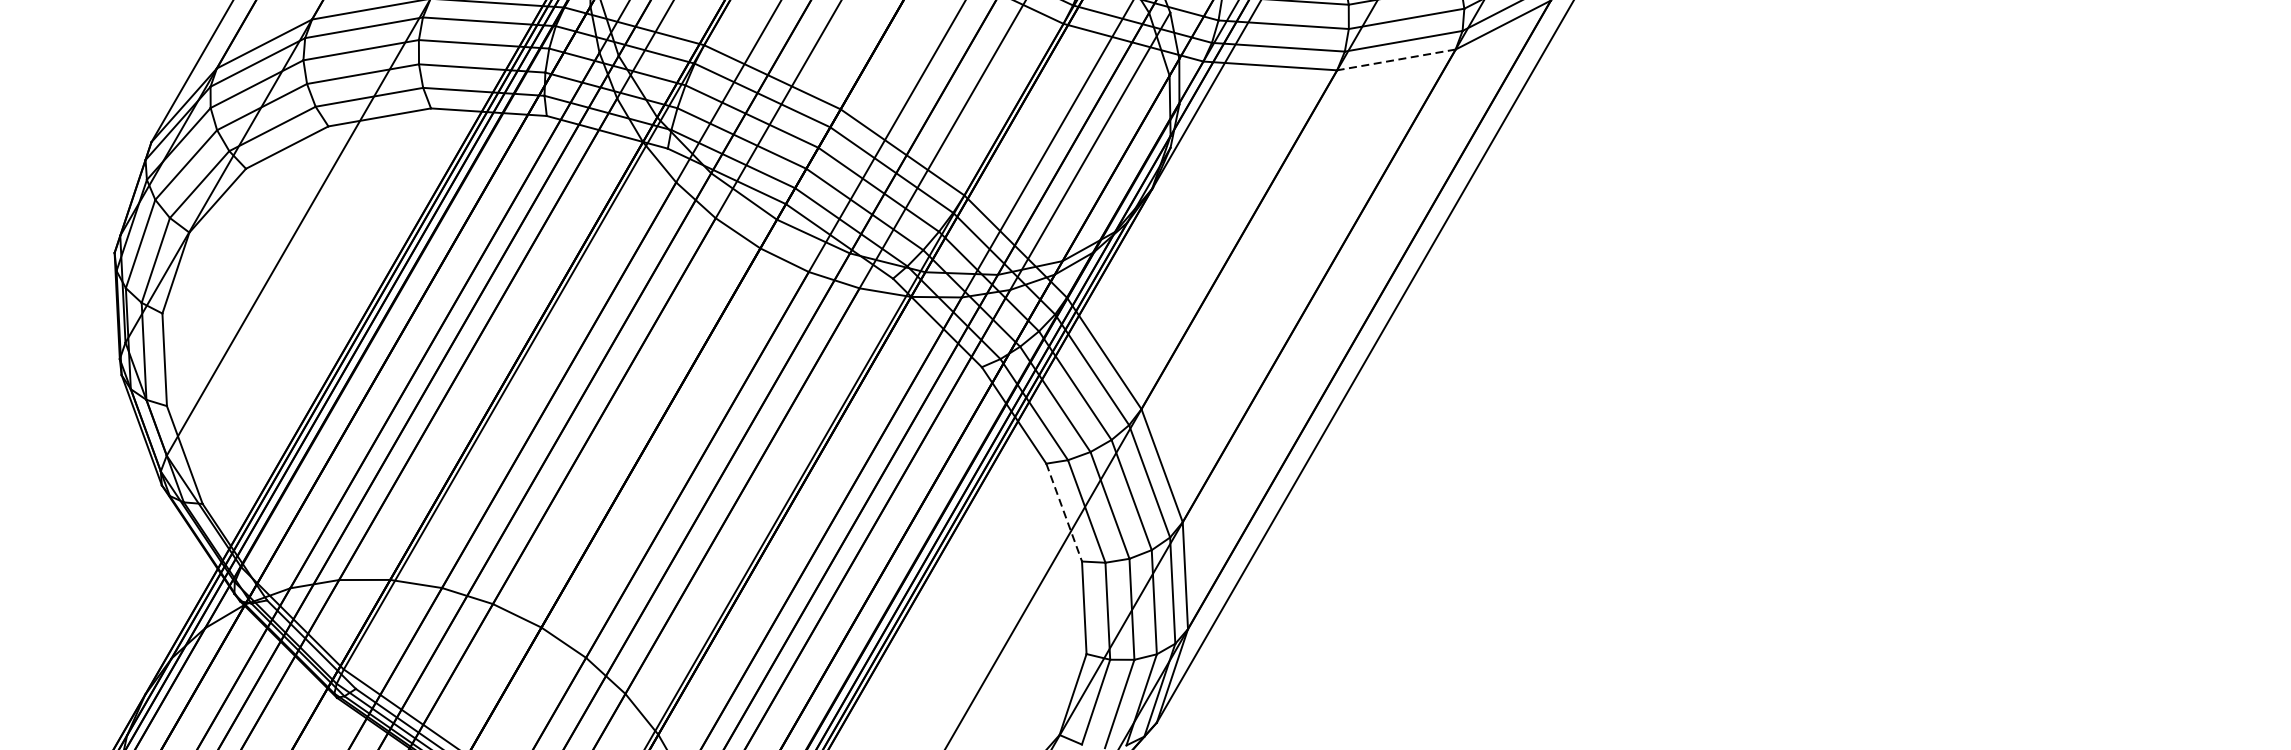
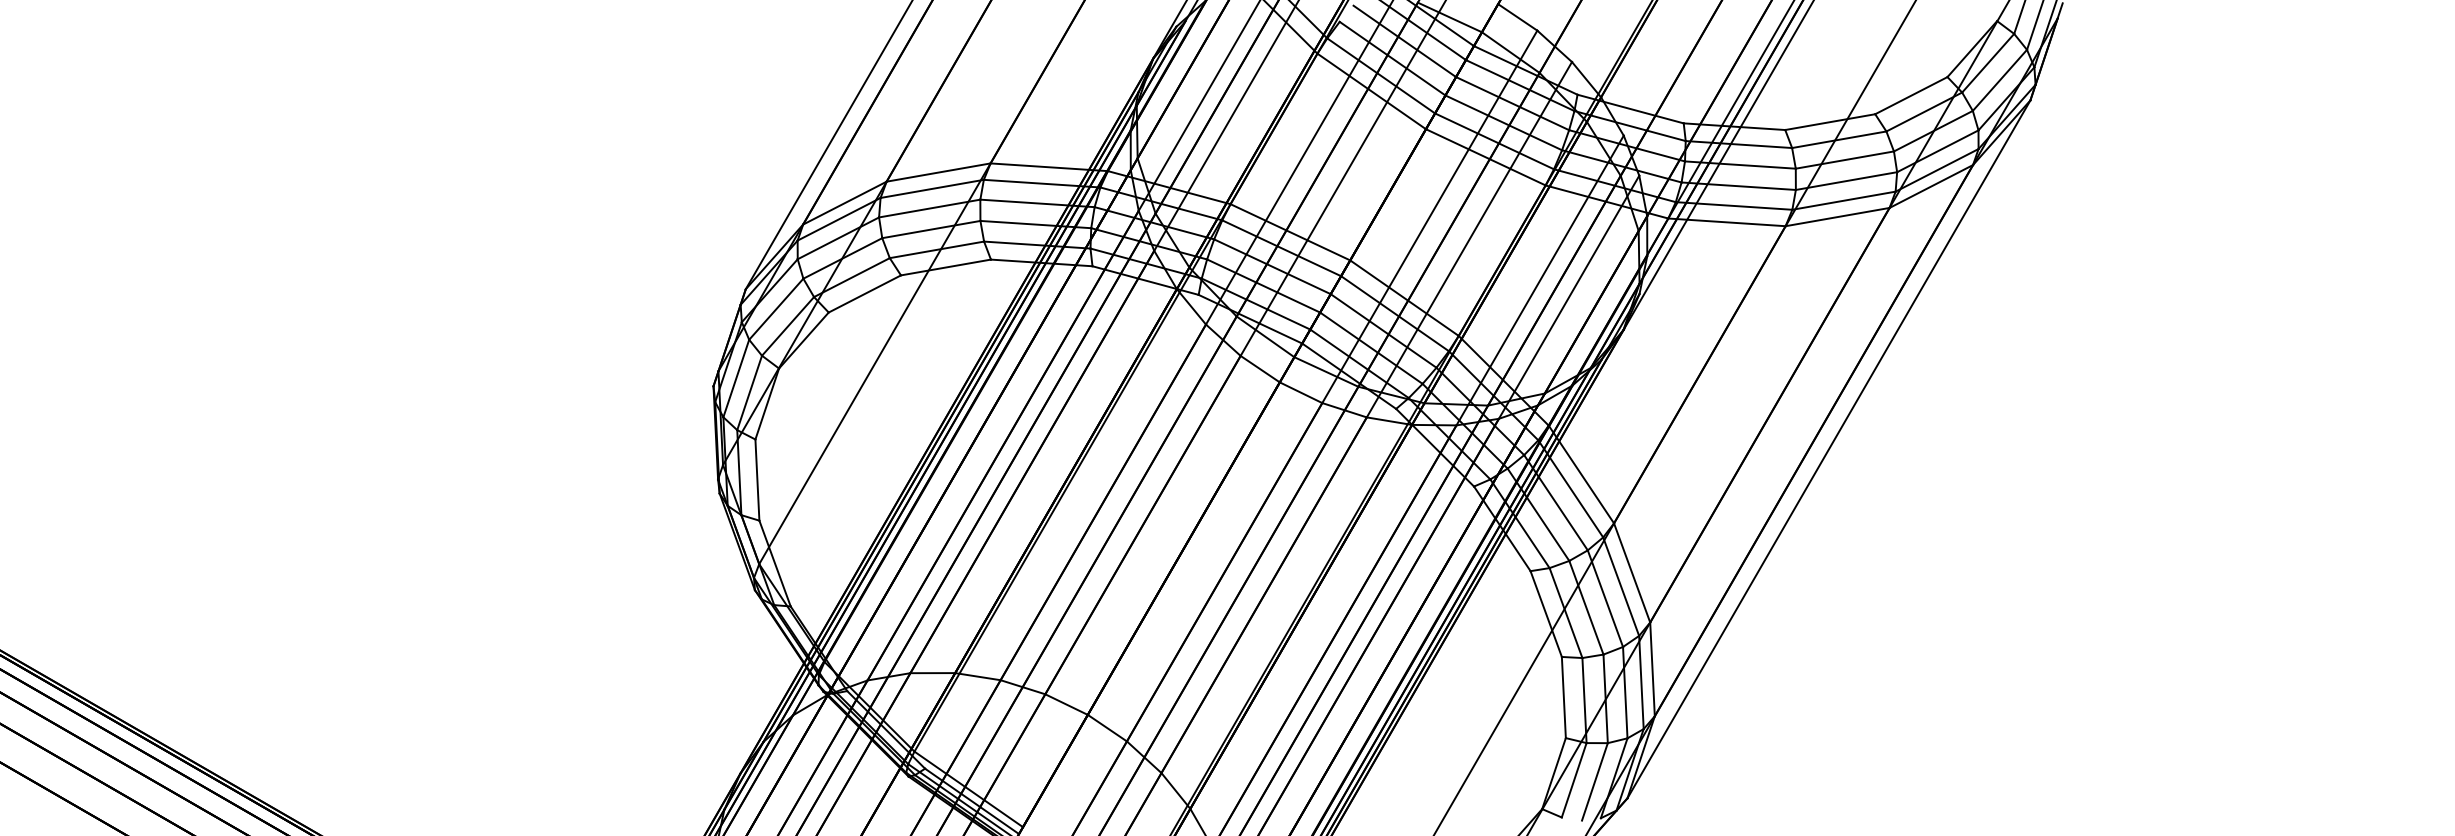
line: (1396, 60) -> (1837, 217), dashed -> solid
line: (1064, 513) -> (1546, 614), dashed -> solid

